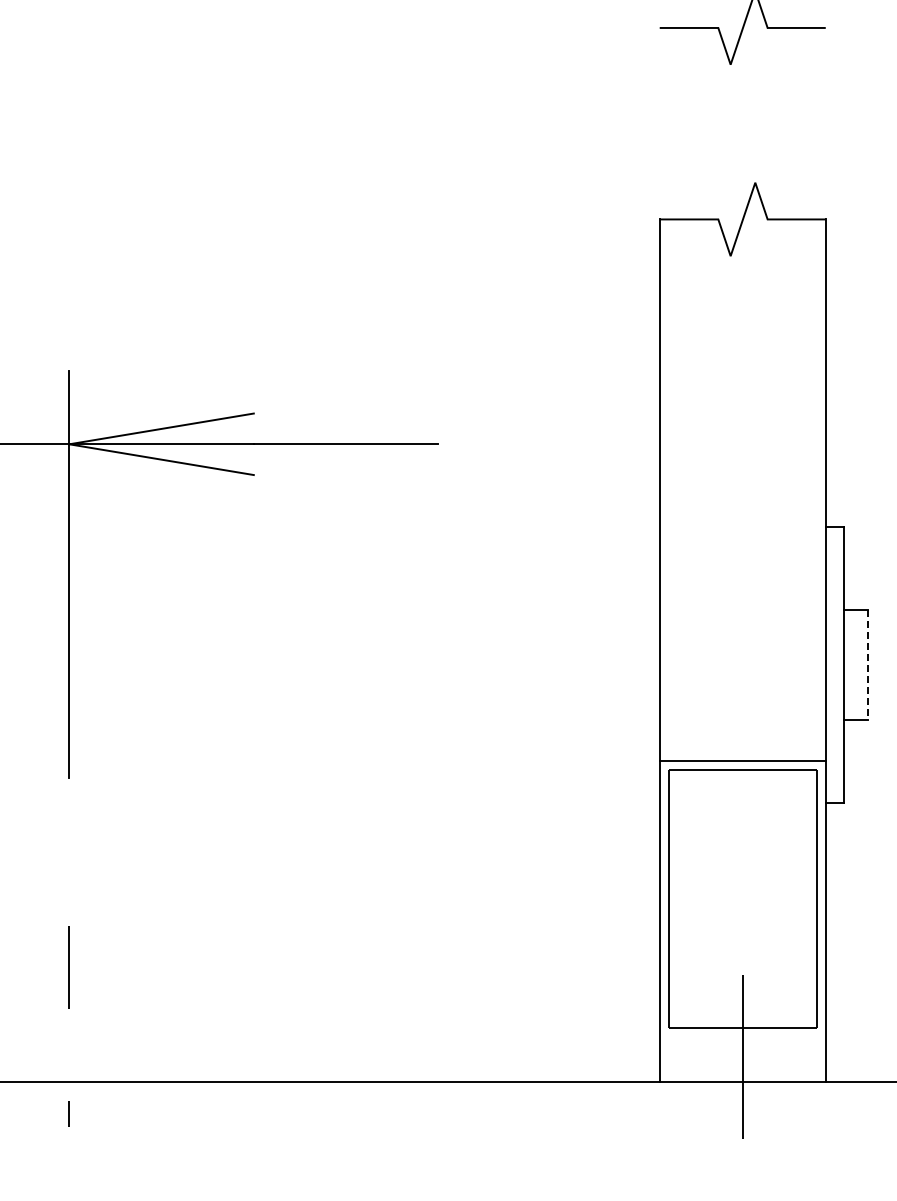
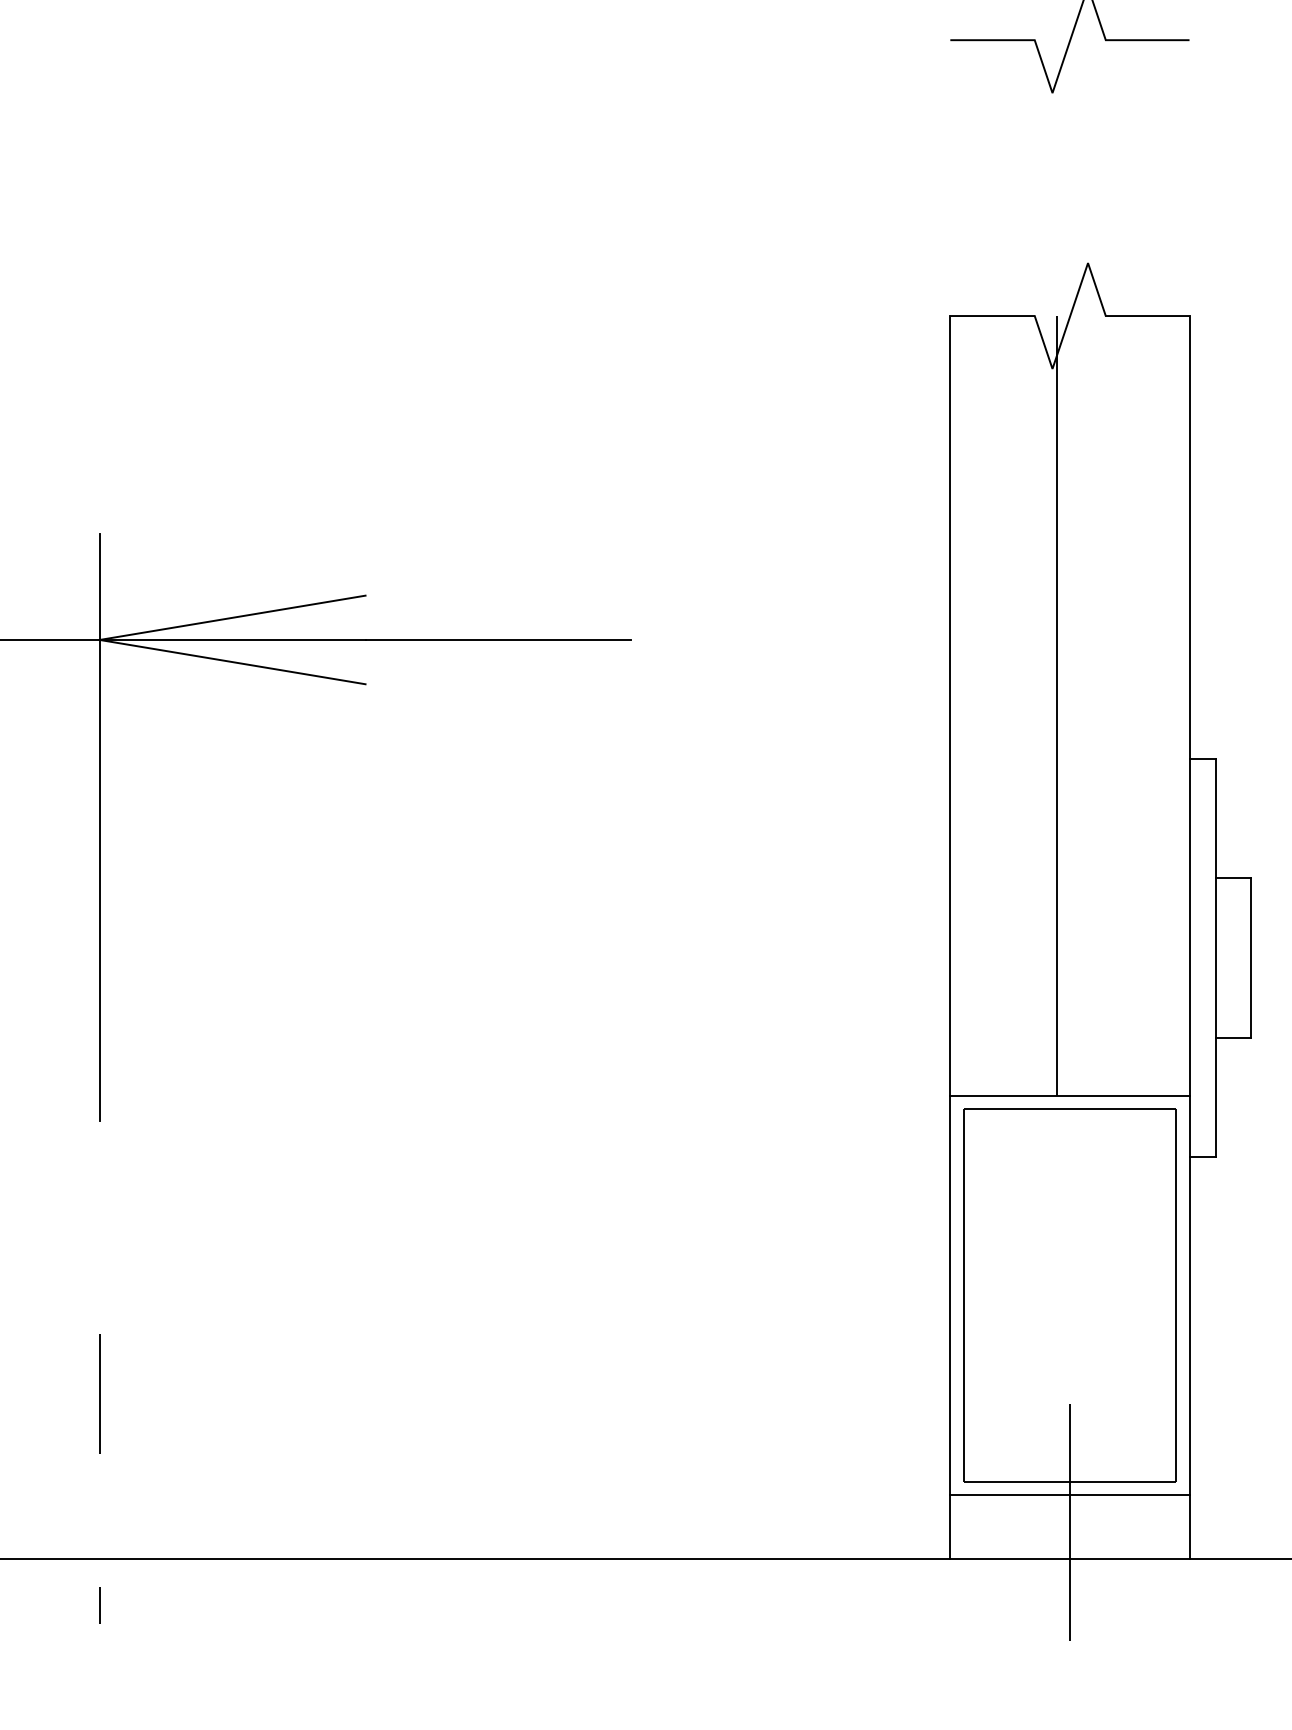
line: (733, 489) -> (1056, 705), added
line: (868, 665) -> (1251, 958), dashed -> solid
line: (742, 1037) -> (1069, 1494), added

